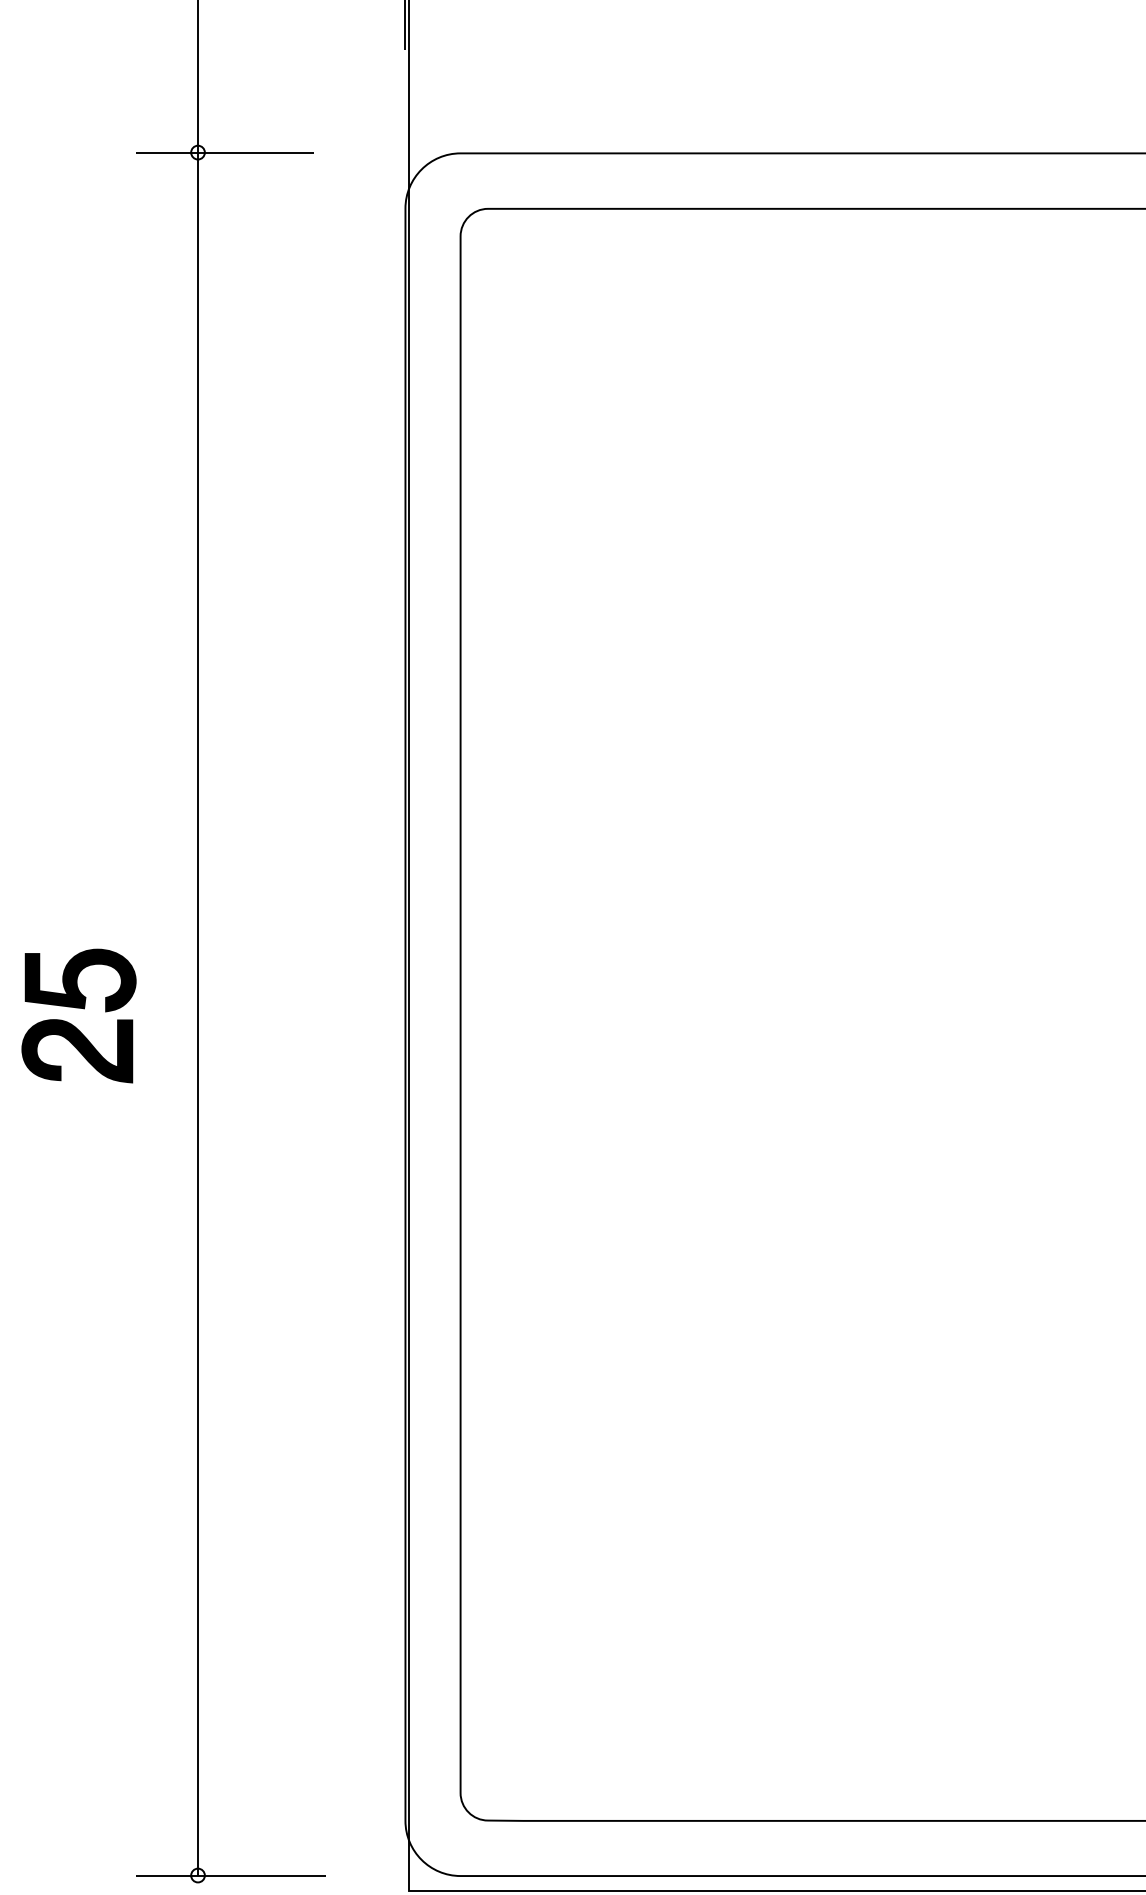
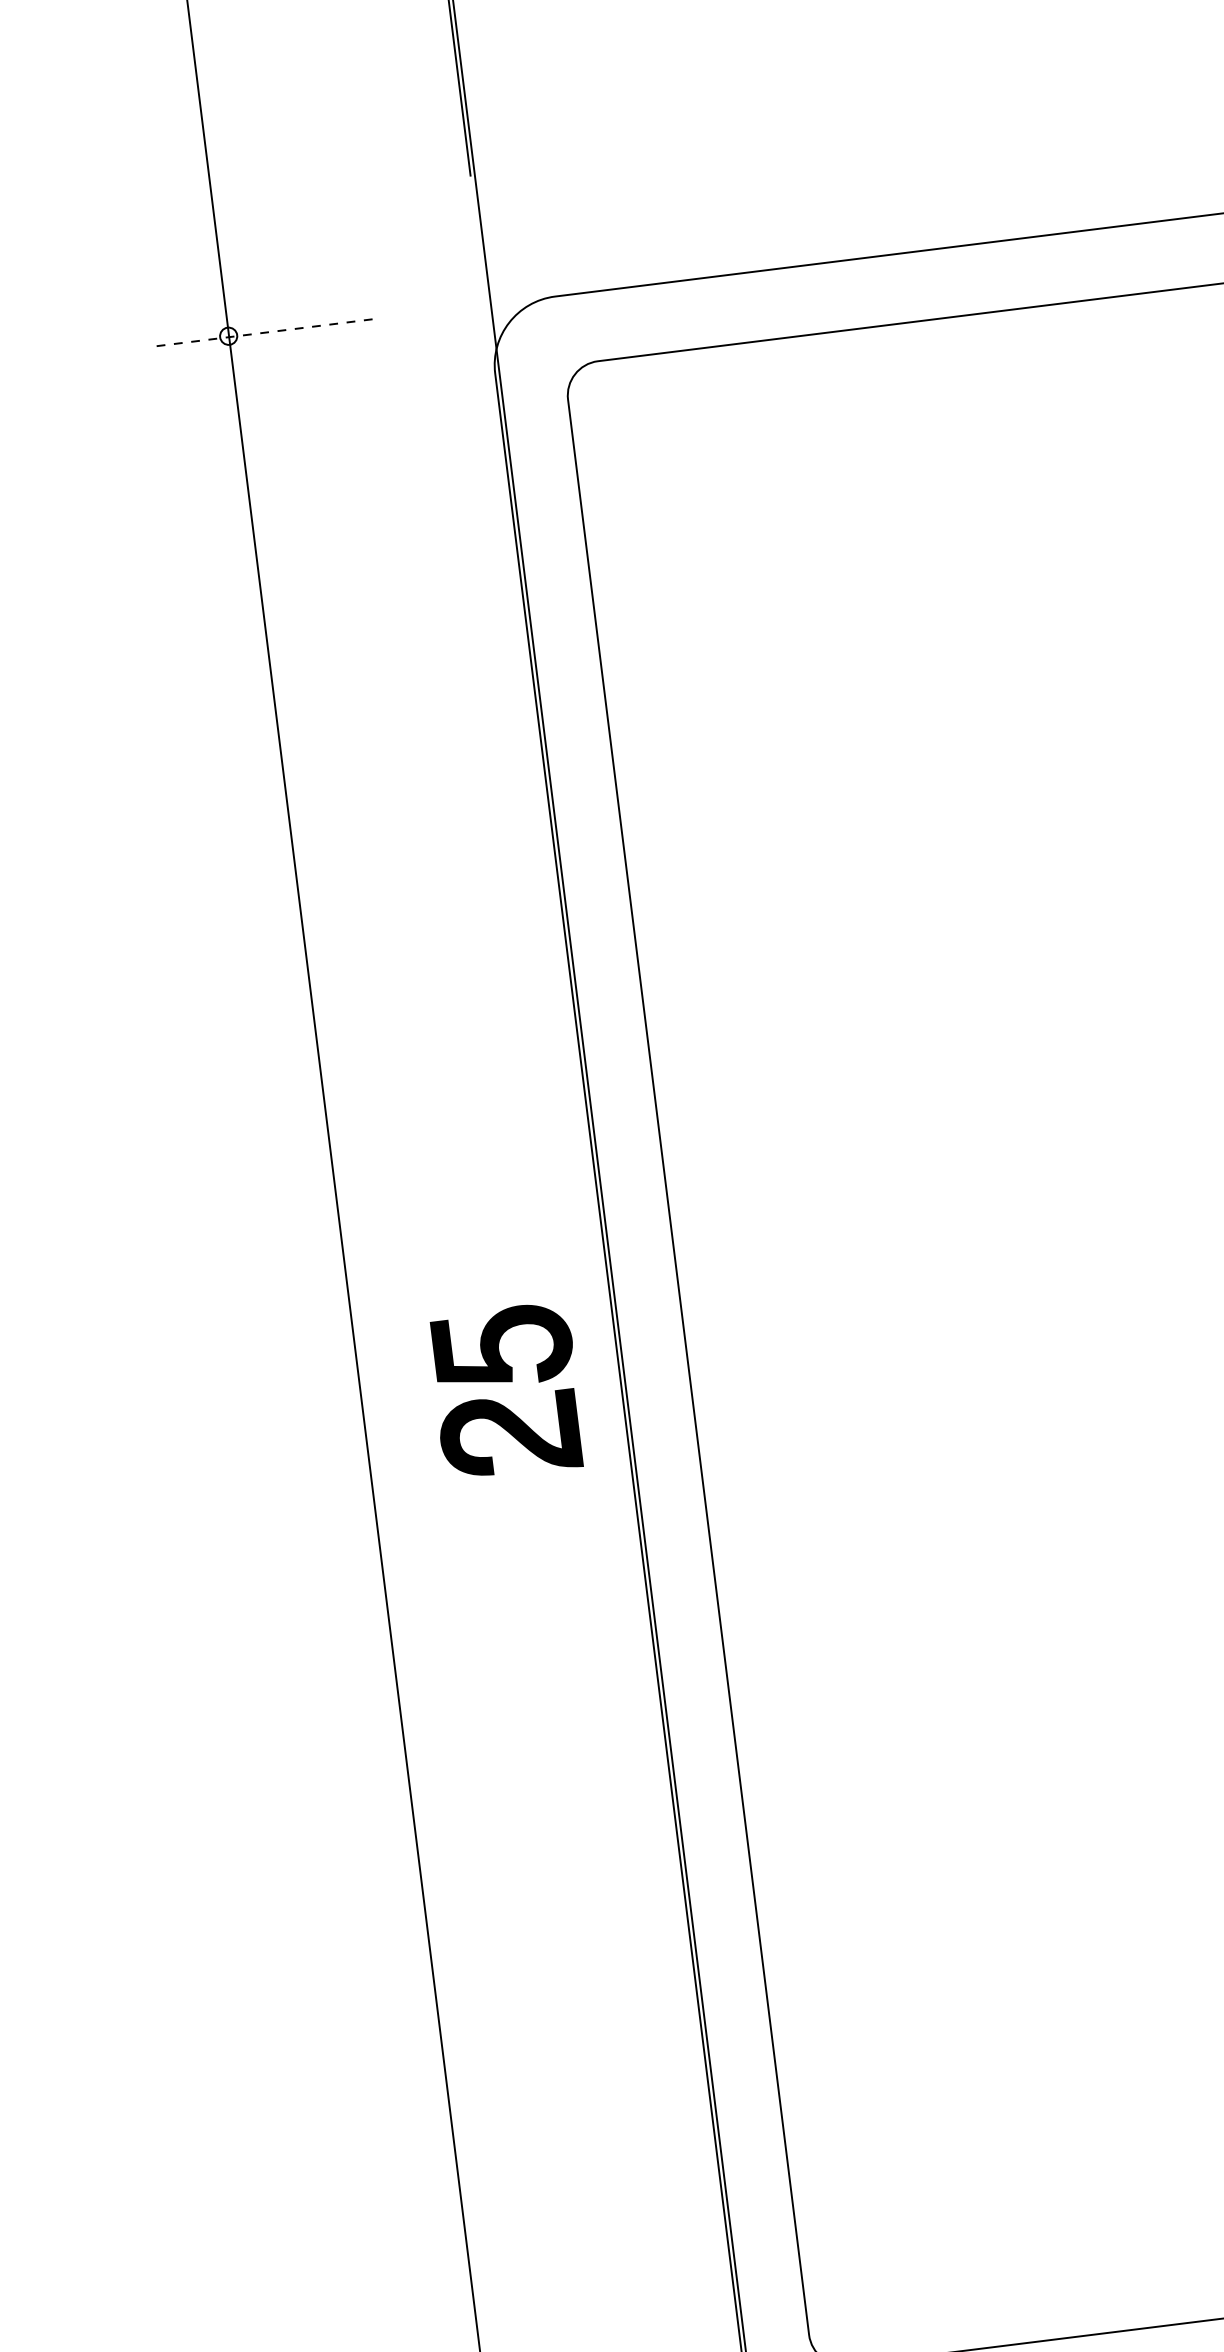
line: (225, 153) -> (262, 333), solid -> dashed
part: (78, 1008) -> (504, 1382), moved

